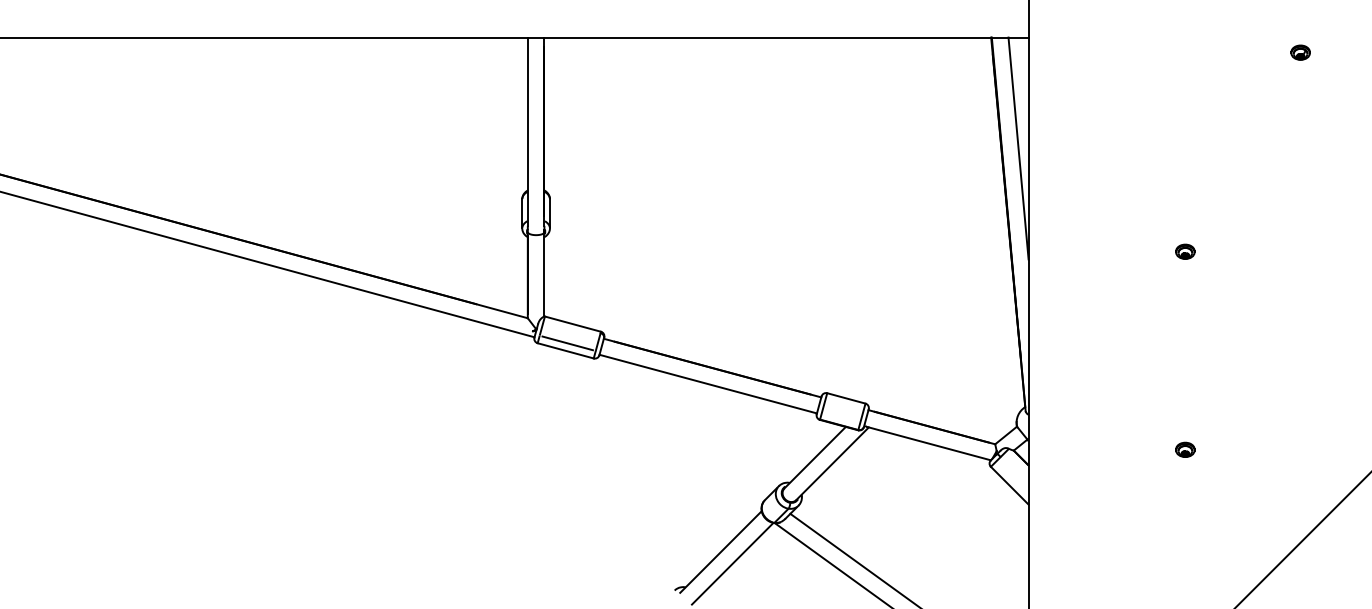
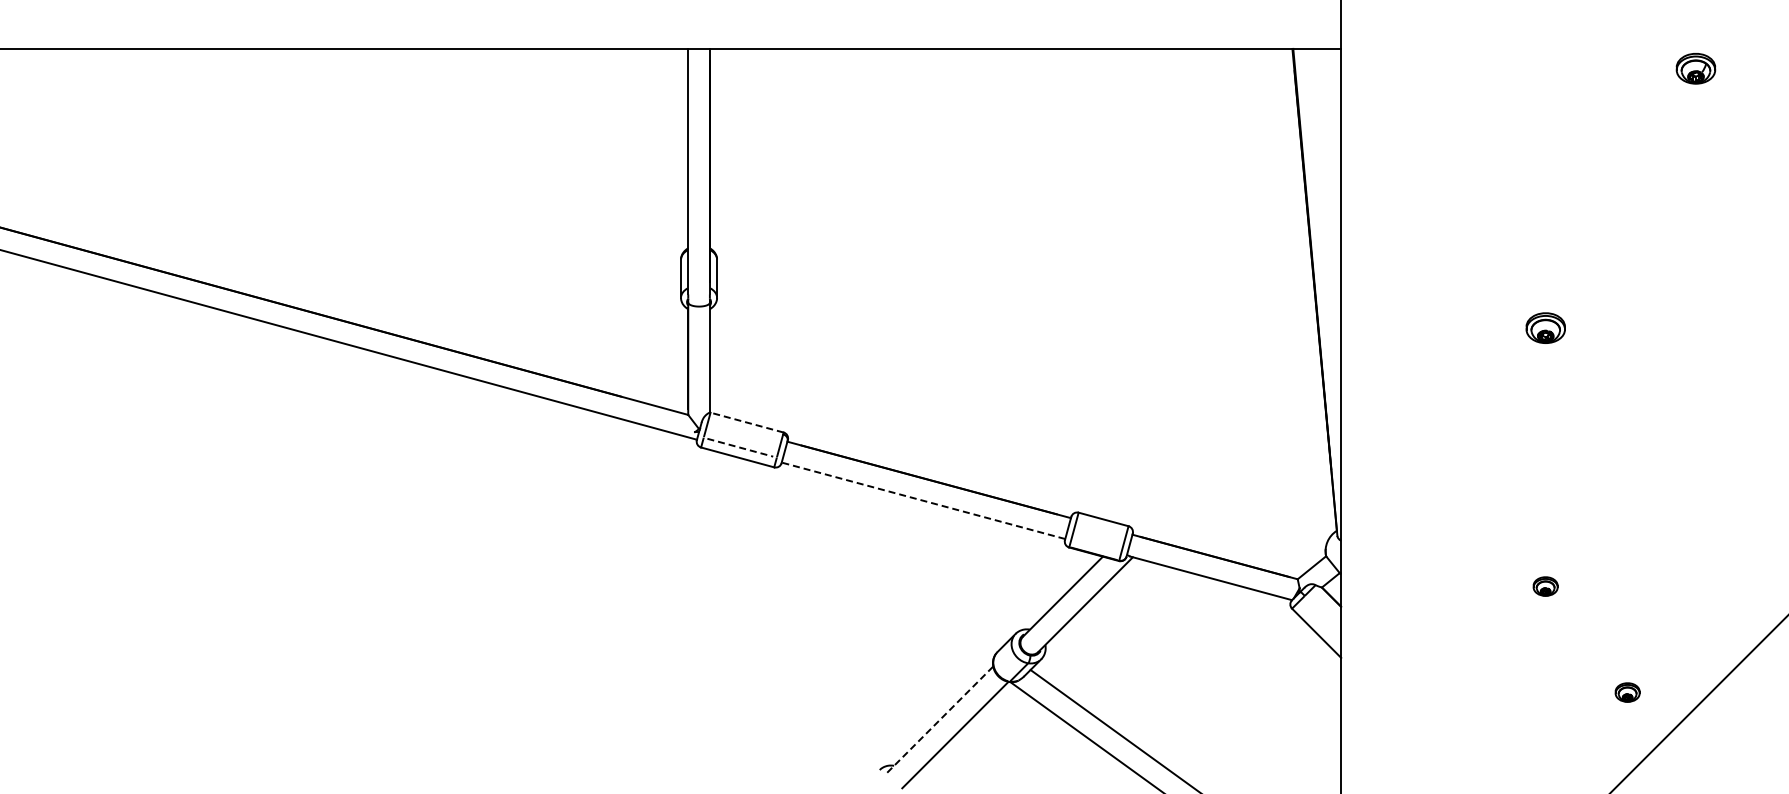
part: (1300, 52) -> (1695, 68), size x1.6
line: (1018, 148) -> (1328, 193), removed
part: (1185, 251) -> (1545, 328), size x1.6
line: (573, 324) -> (747, 422), solid -> dashed
line: (567, 343) -> (740, 447), solid -> dashed
line: (708, 383) -> (923, 500), solid -> dashed
part: (1248, 531) -> (1627, 692), added
line: (720, 552) -> (939, 720), solid -> dashed

